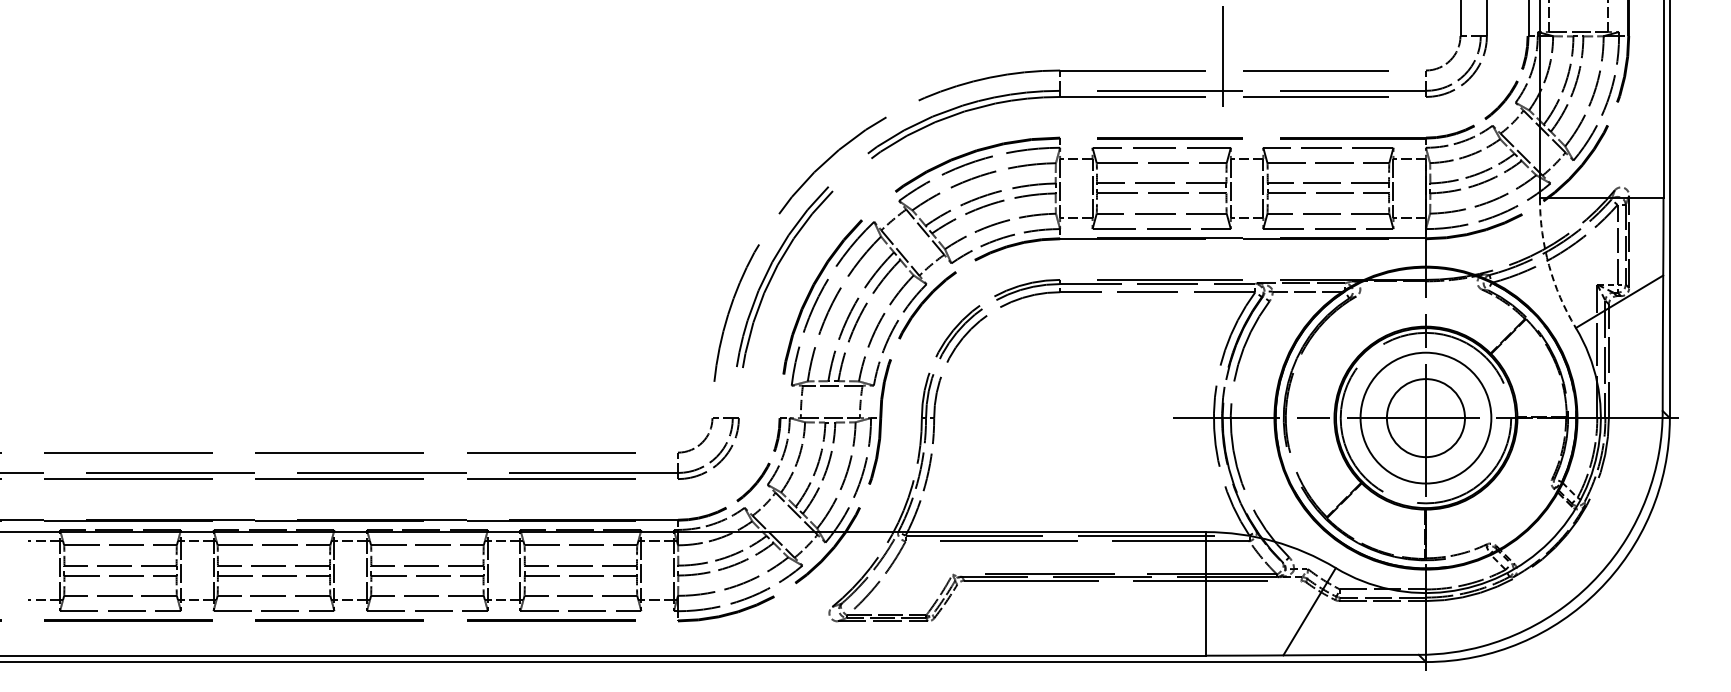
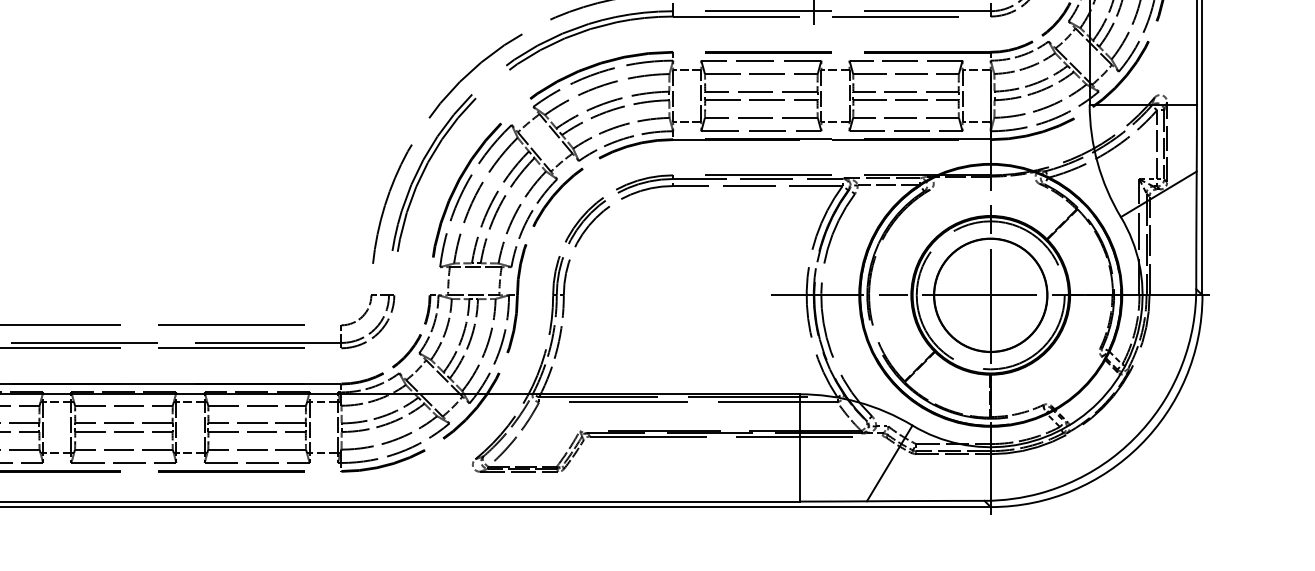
arc: (1549, 265) -> (1097, 162), dashed -> solid
circle: (1425, 418) -> (990, 295), size x1.67

